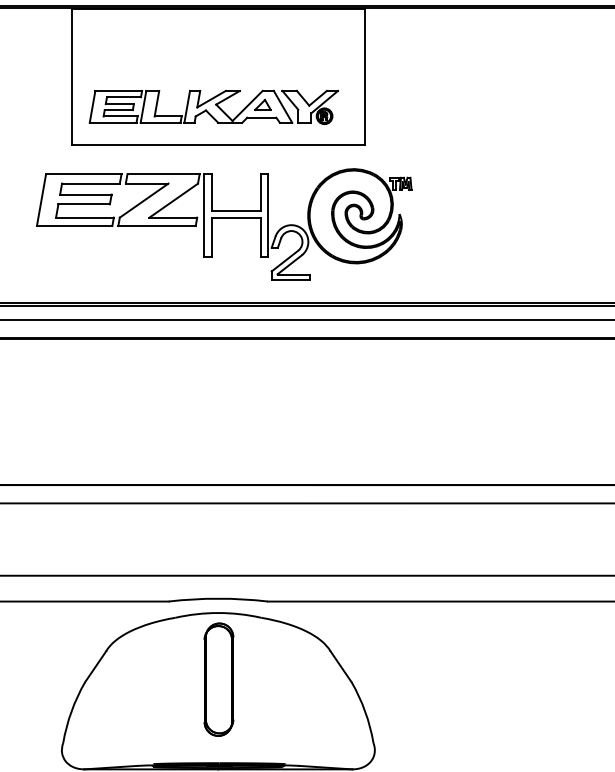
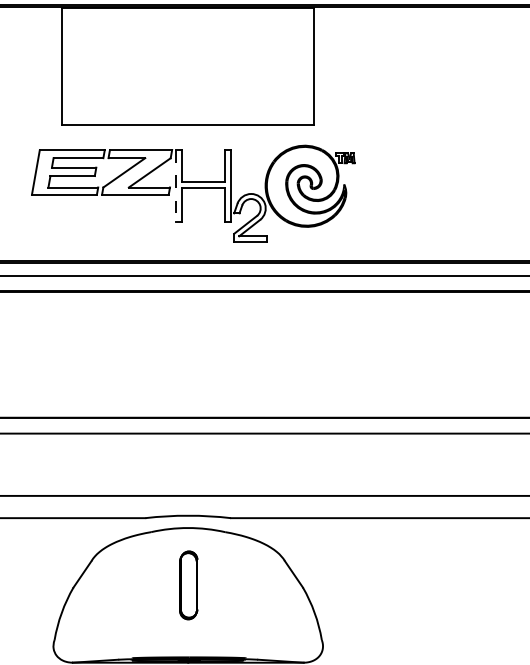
part: (213, 106) -> (184, 91), removed
line: (204, 215) -> (176, 185), solid -> dashed
part: (218, 679) -> (188, 585), size x0.7

